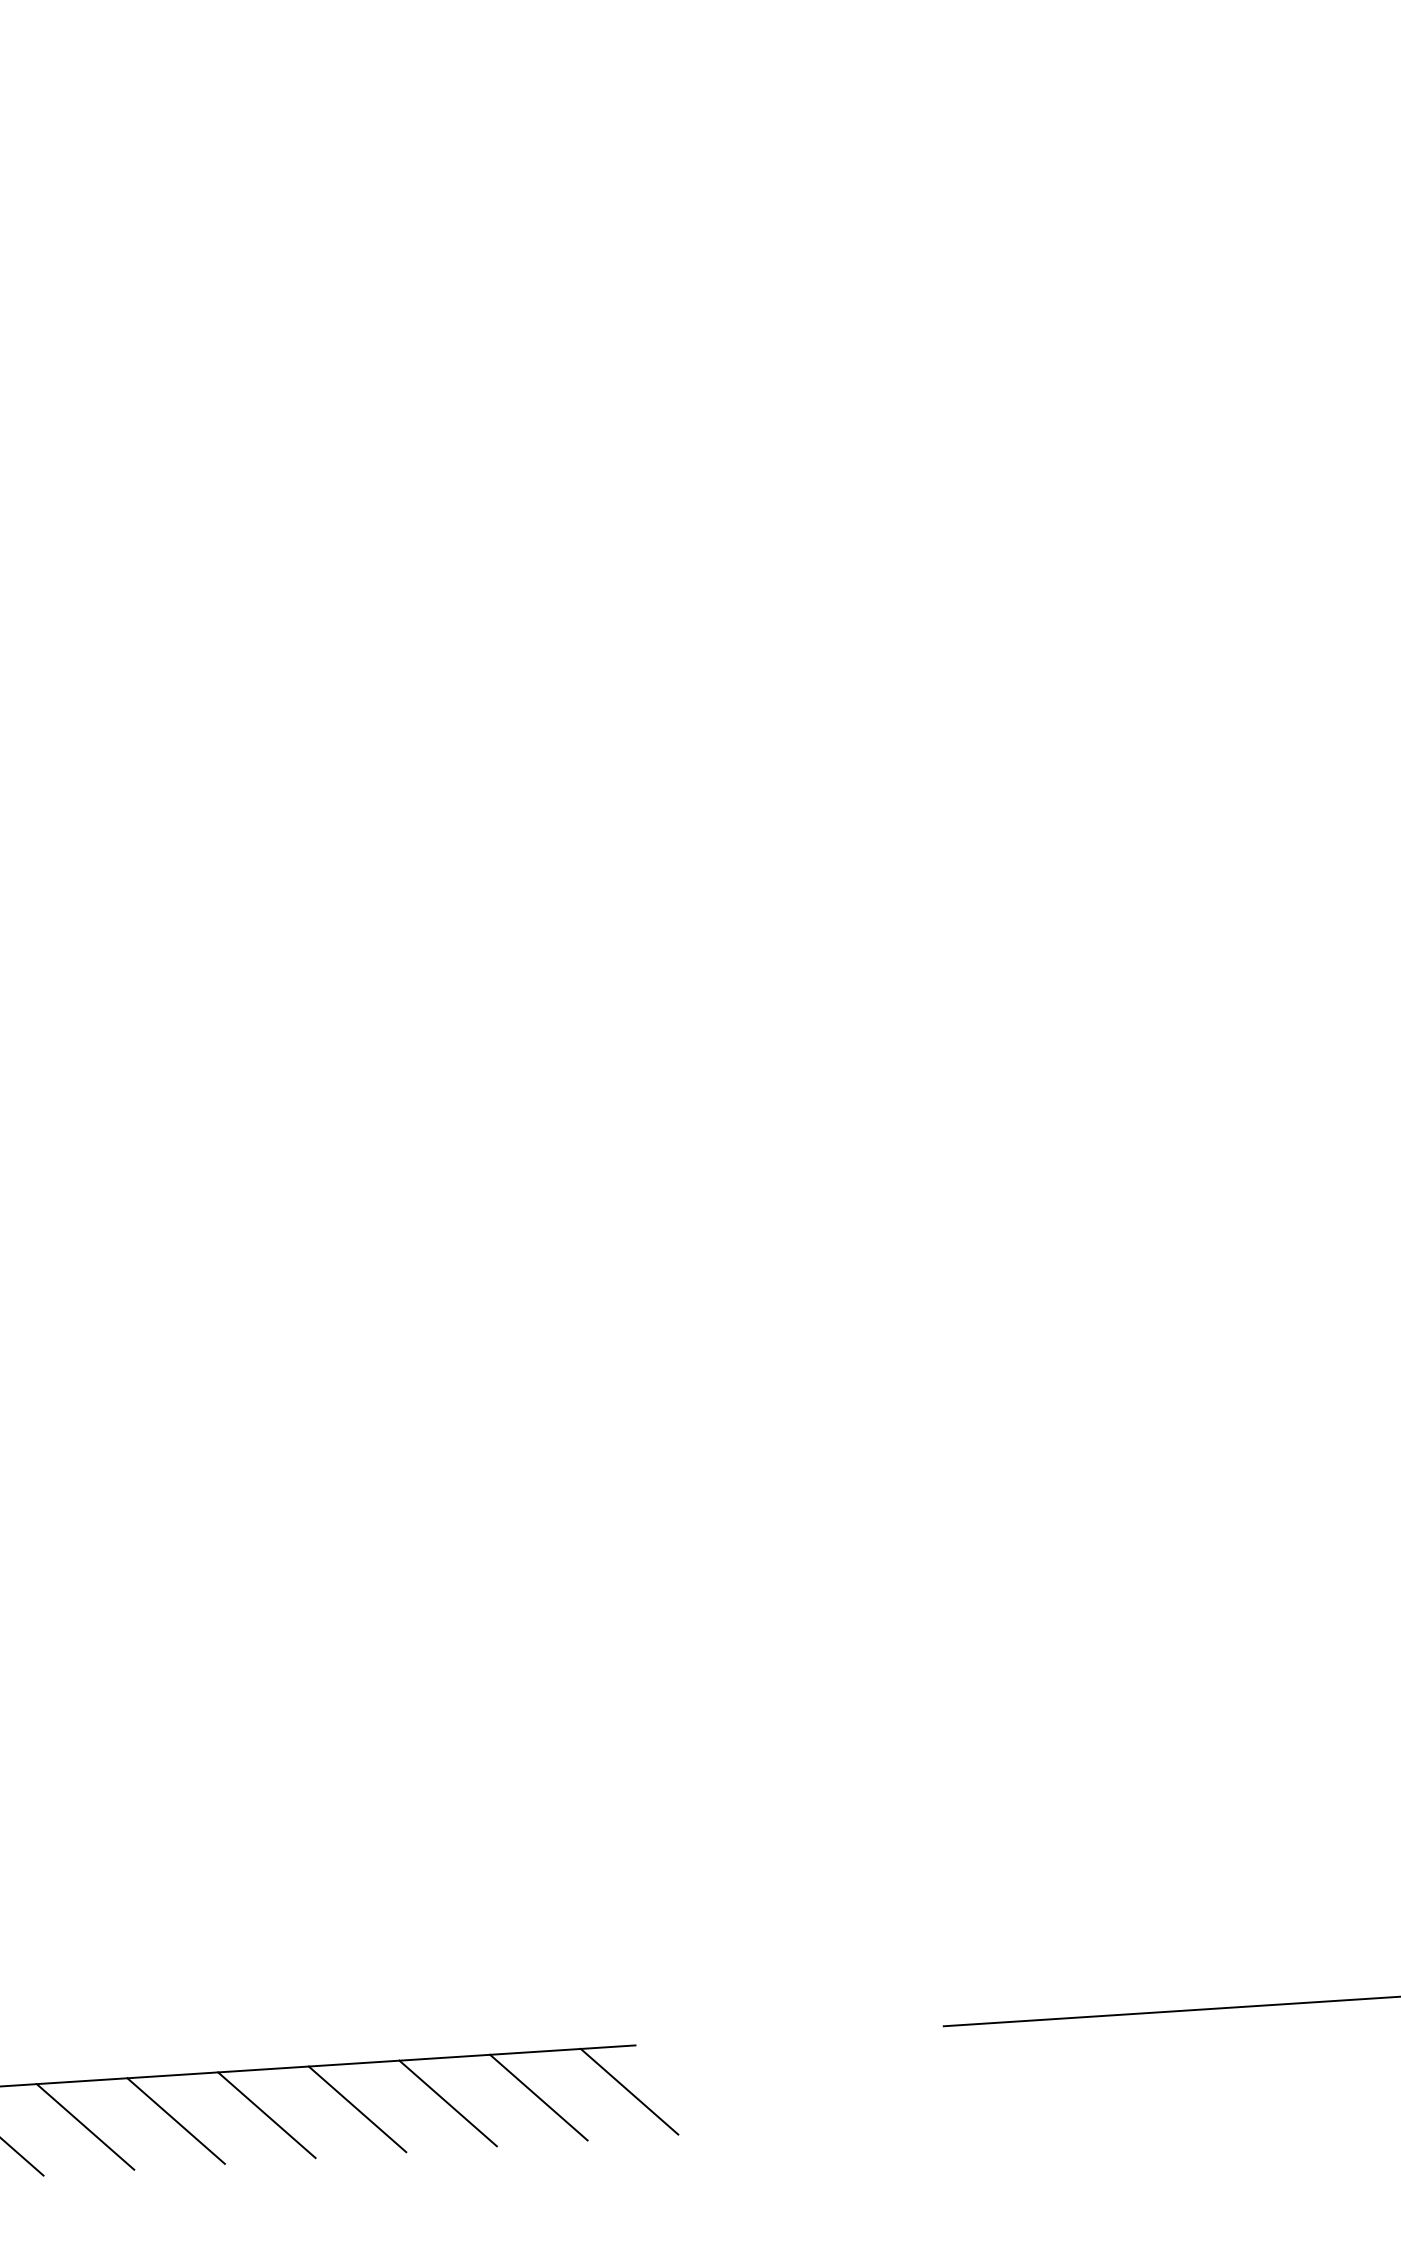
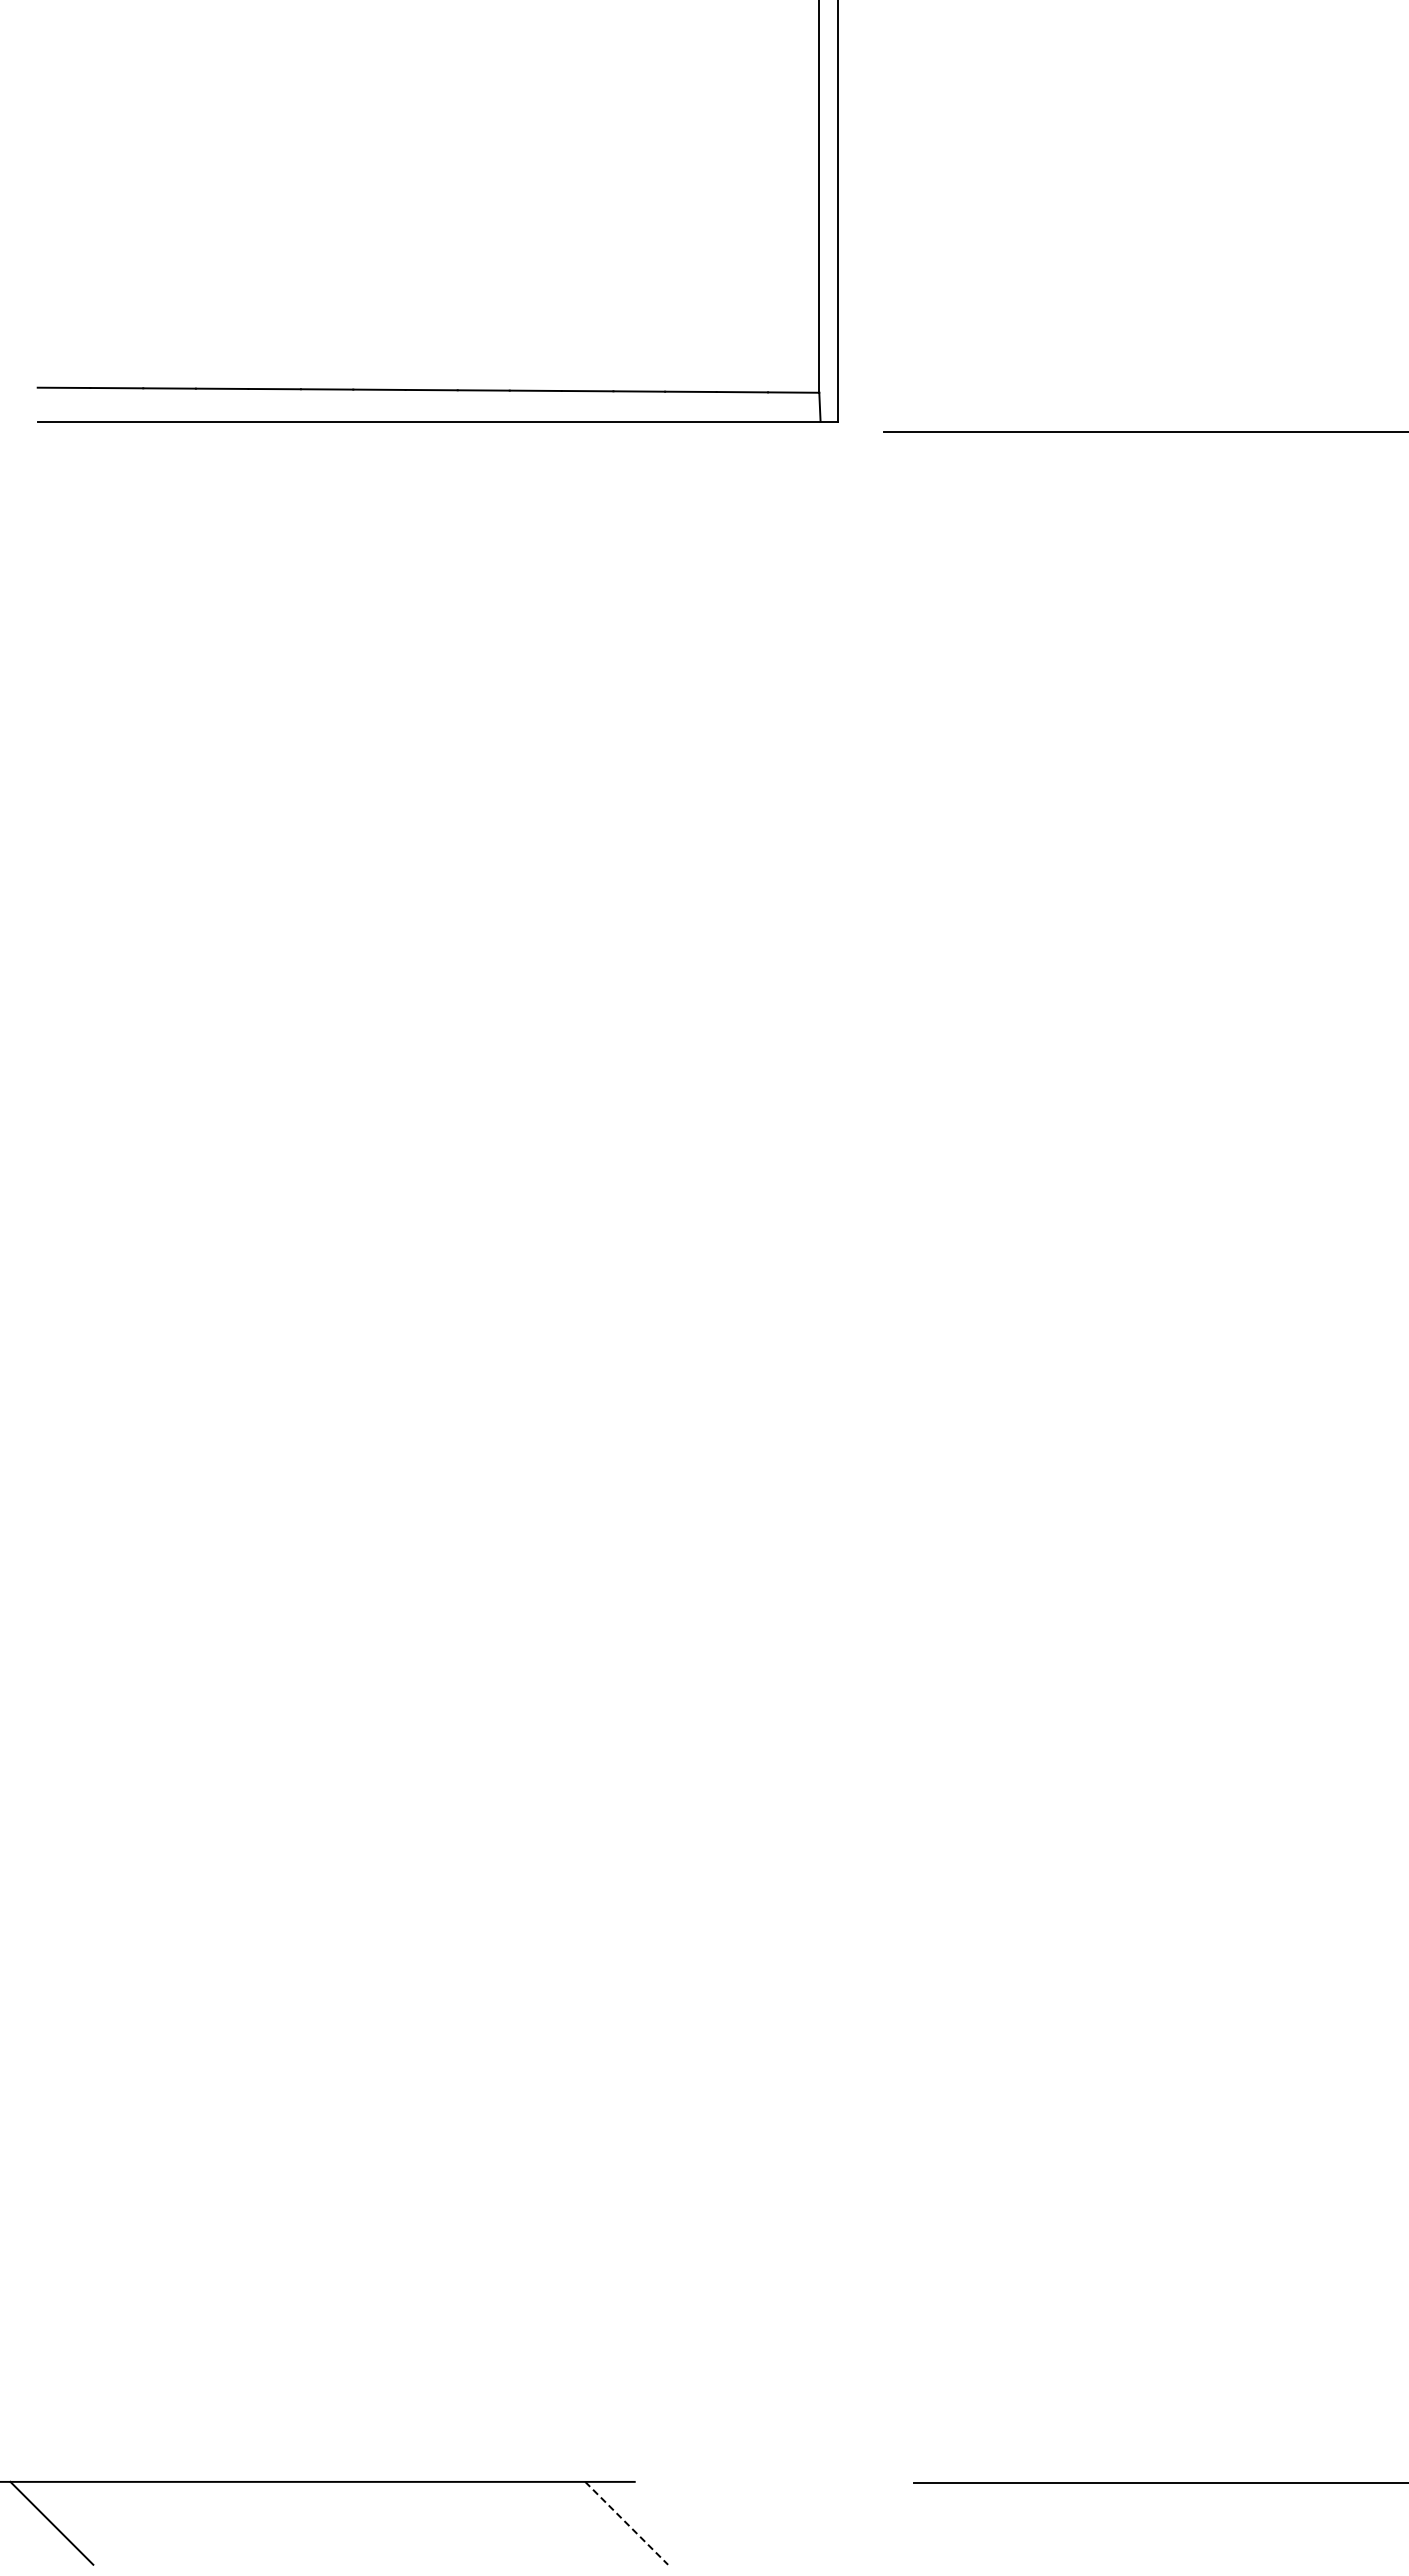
line: (629, 2091) -> (626, 2523), solid -> dashed
line: (538, 2096) -> (544, 2522), removed
line: (447, 2102) -> (461, 2522), removed
line: (356, 2108) -> (379, 2522), removed
line: (265, 2114) -> (297, 2522), removed
line: (175, 2120) -> (215, 2522), removed
line: (84, 2126) -> (133, 2522), removed

